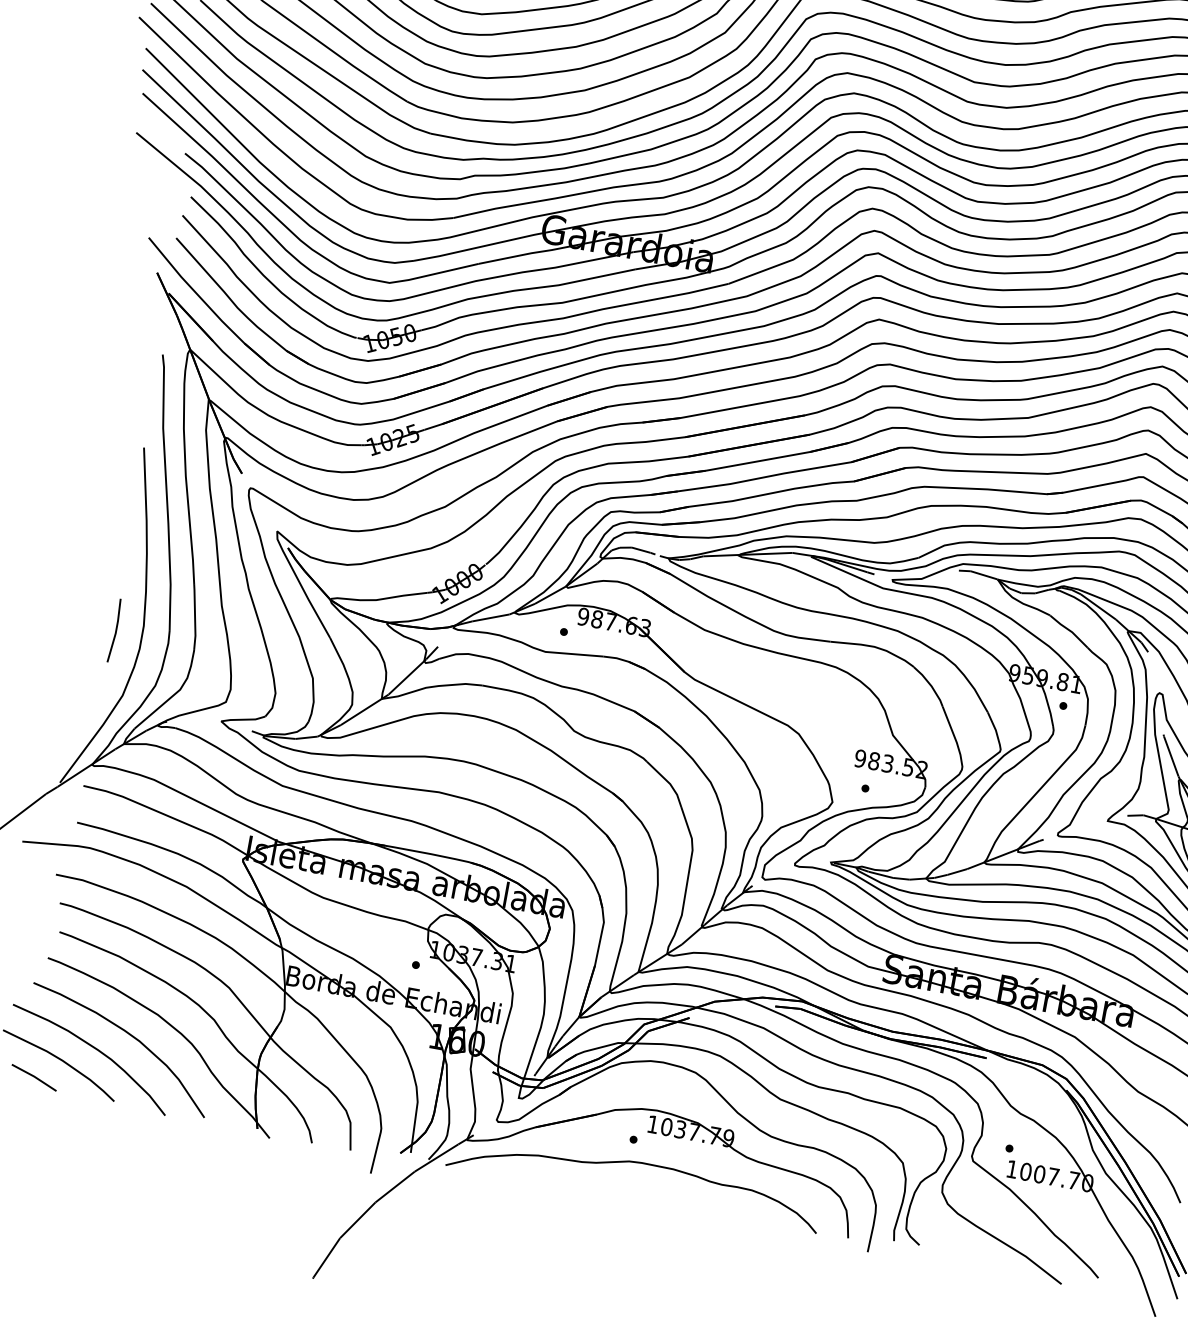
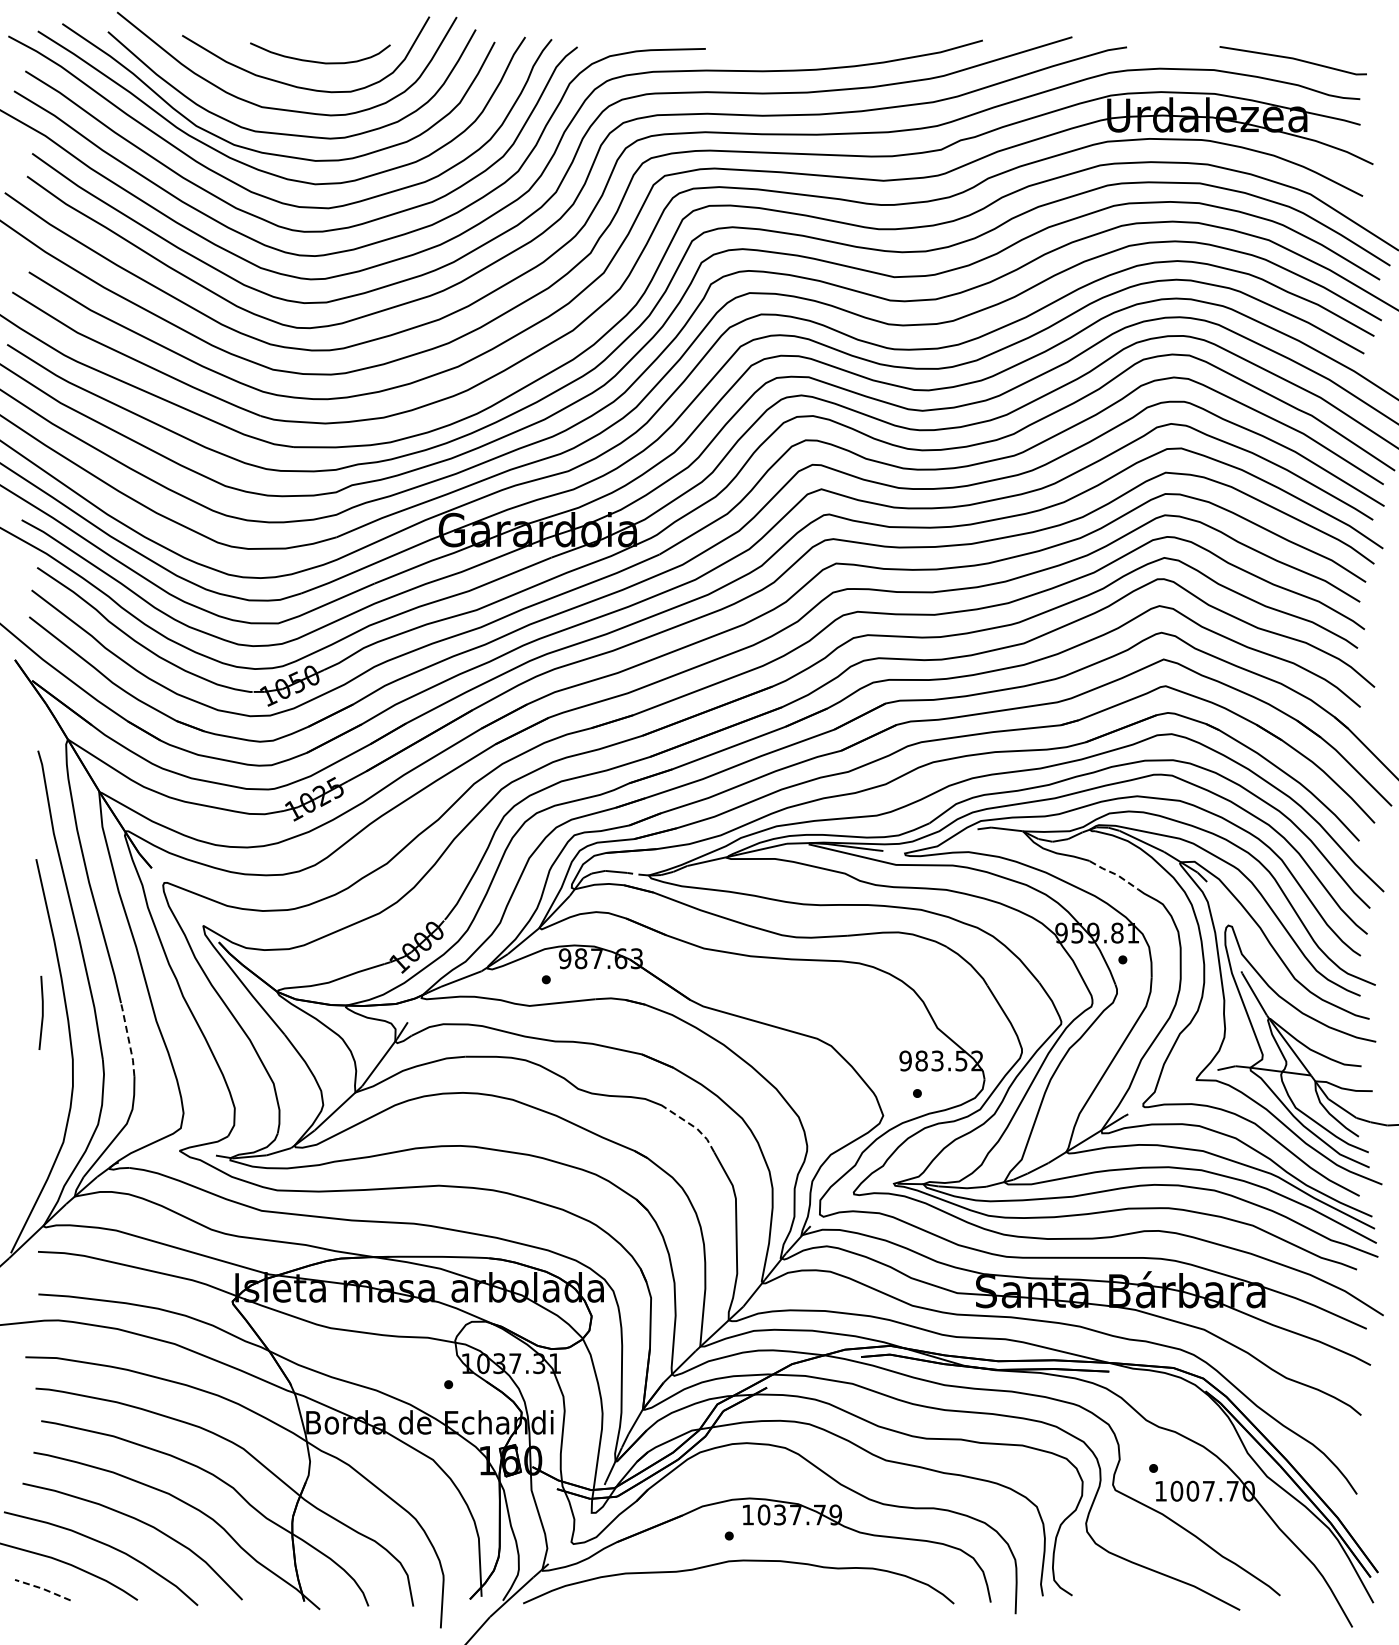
line: (194, 617) -> (128, 1039), solid -> dashed
line: (115, 630) -> (41, 1012), moved
line: (1069, 630) -> (1114, 873), solid -> dashed
line: (668, 782) -> (694, 1127), solid -> dashed
line: (34, 1076) -> (42, 1588), solid -> dashed

